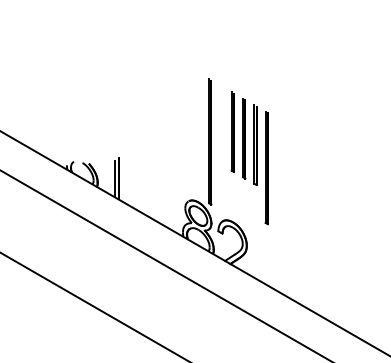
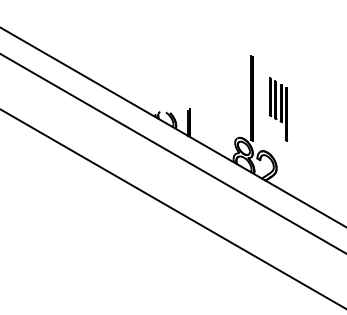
part: (249, 158) -> (278, 109), size x0.7

